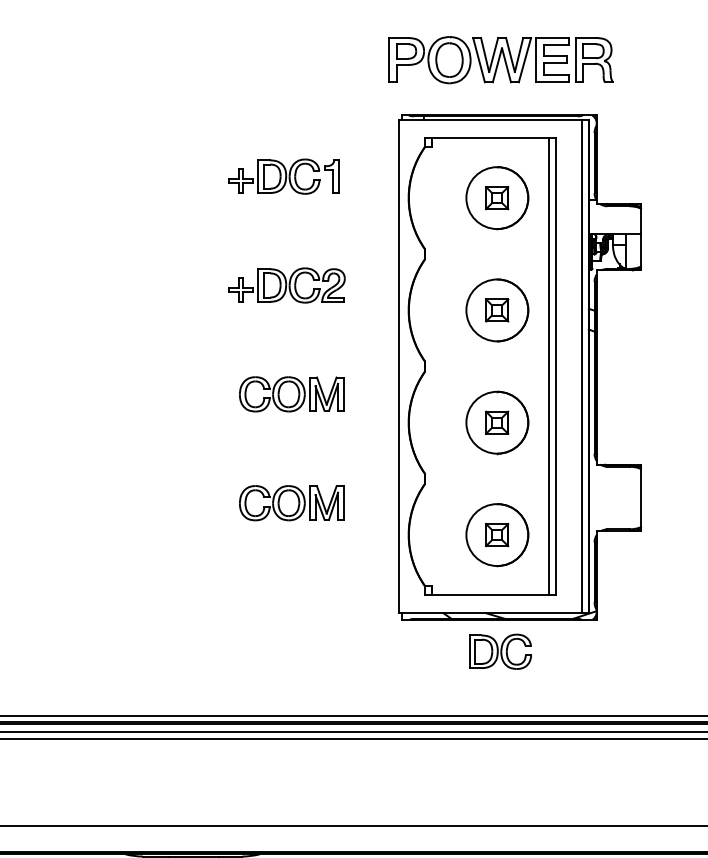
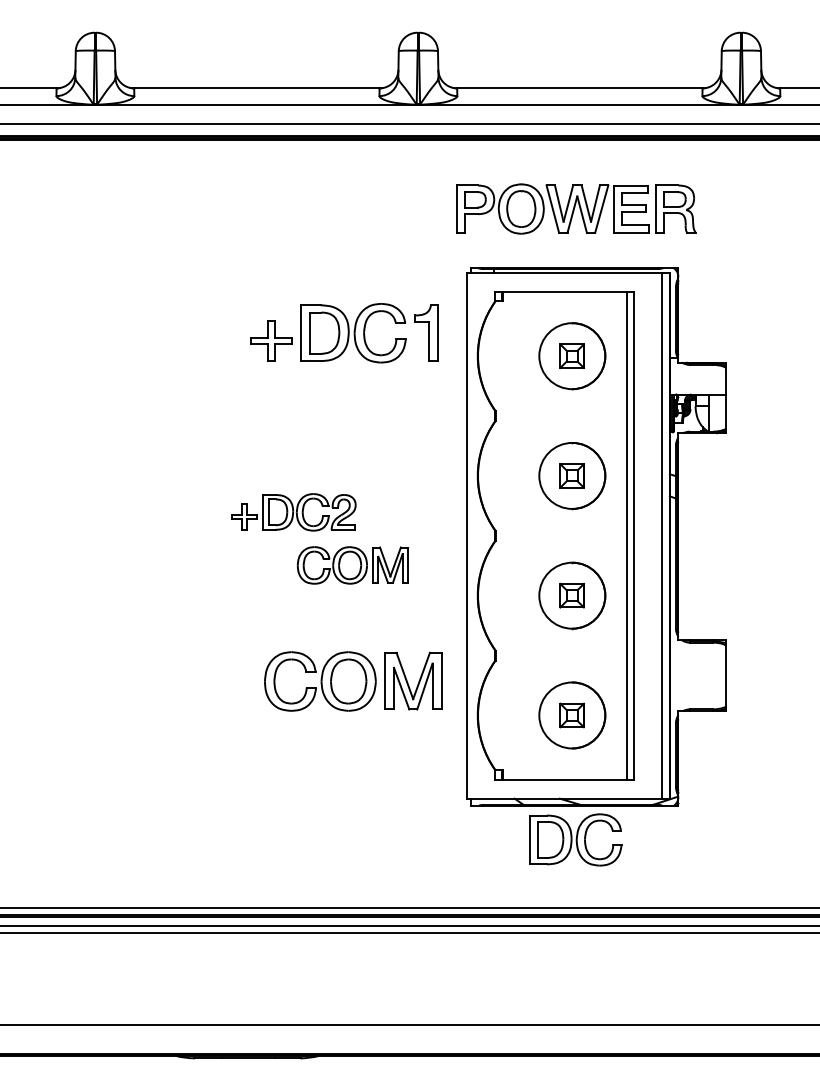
part: (283, 176) -> (344, 333), size x1.6
part: (286, 285) -> (293, 512), moved
part: (291, 503) -> (352, 681), size x1.6
part: (500, 651) -> (575, 839), size x1.4

